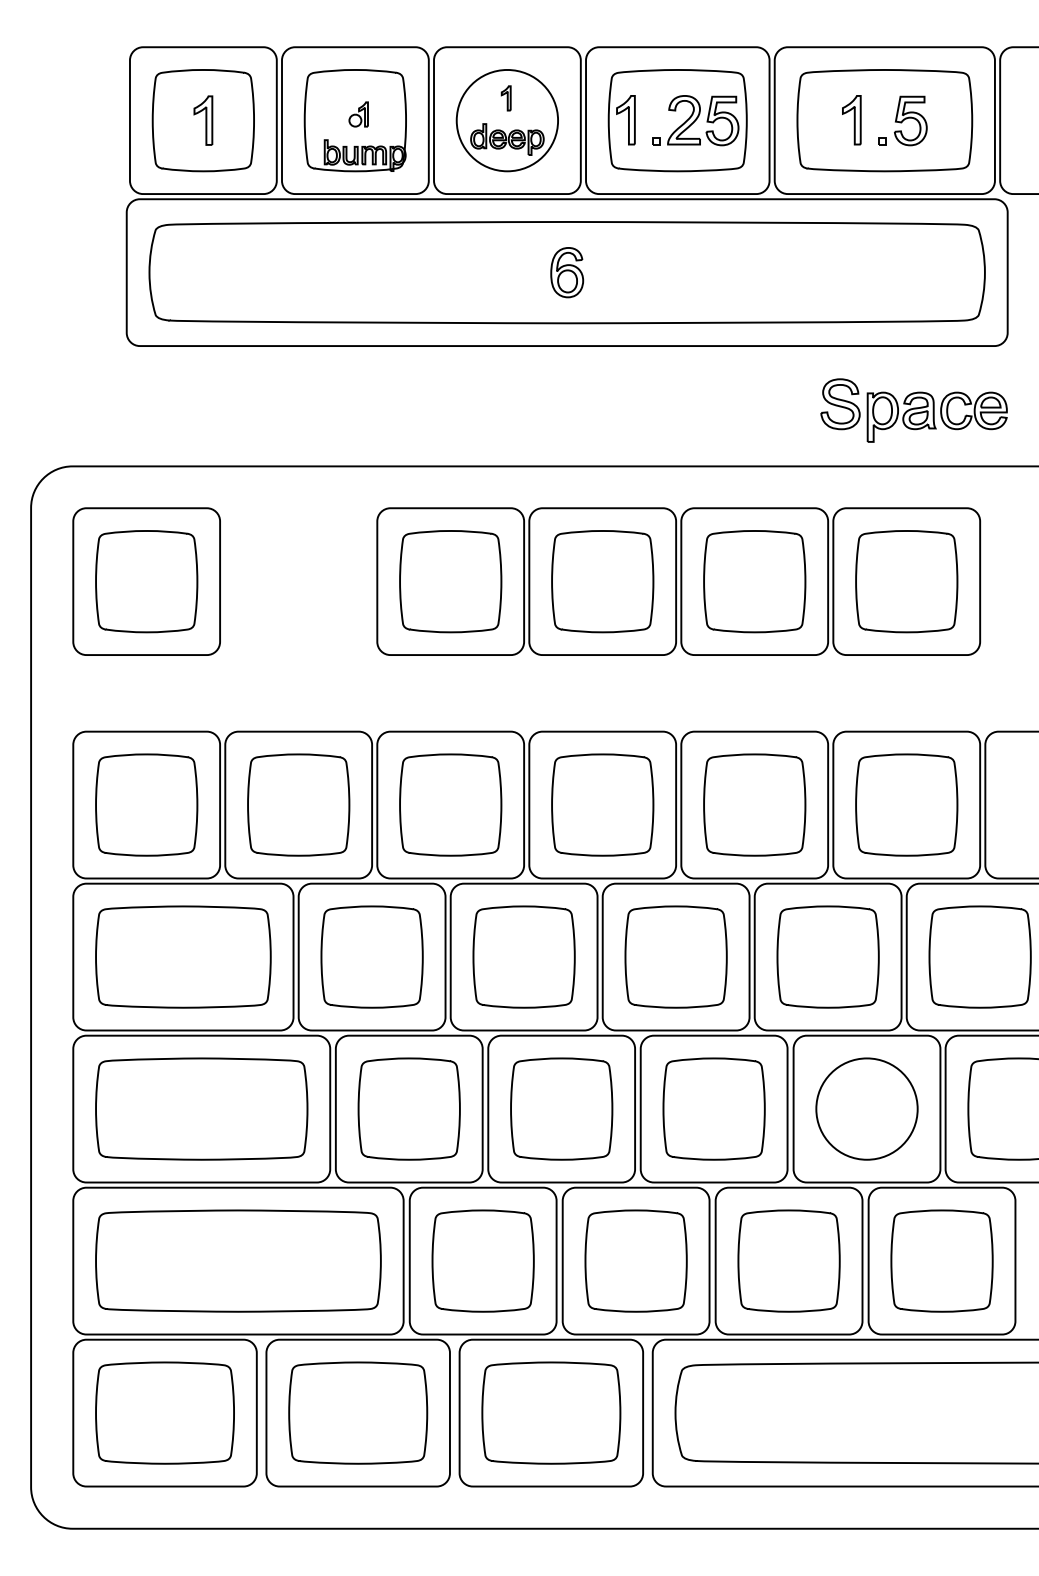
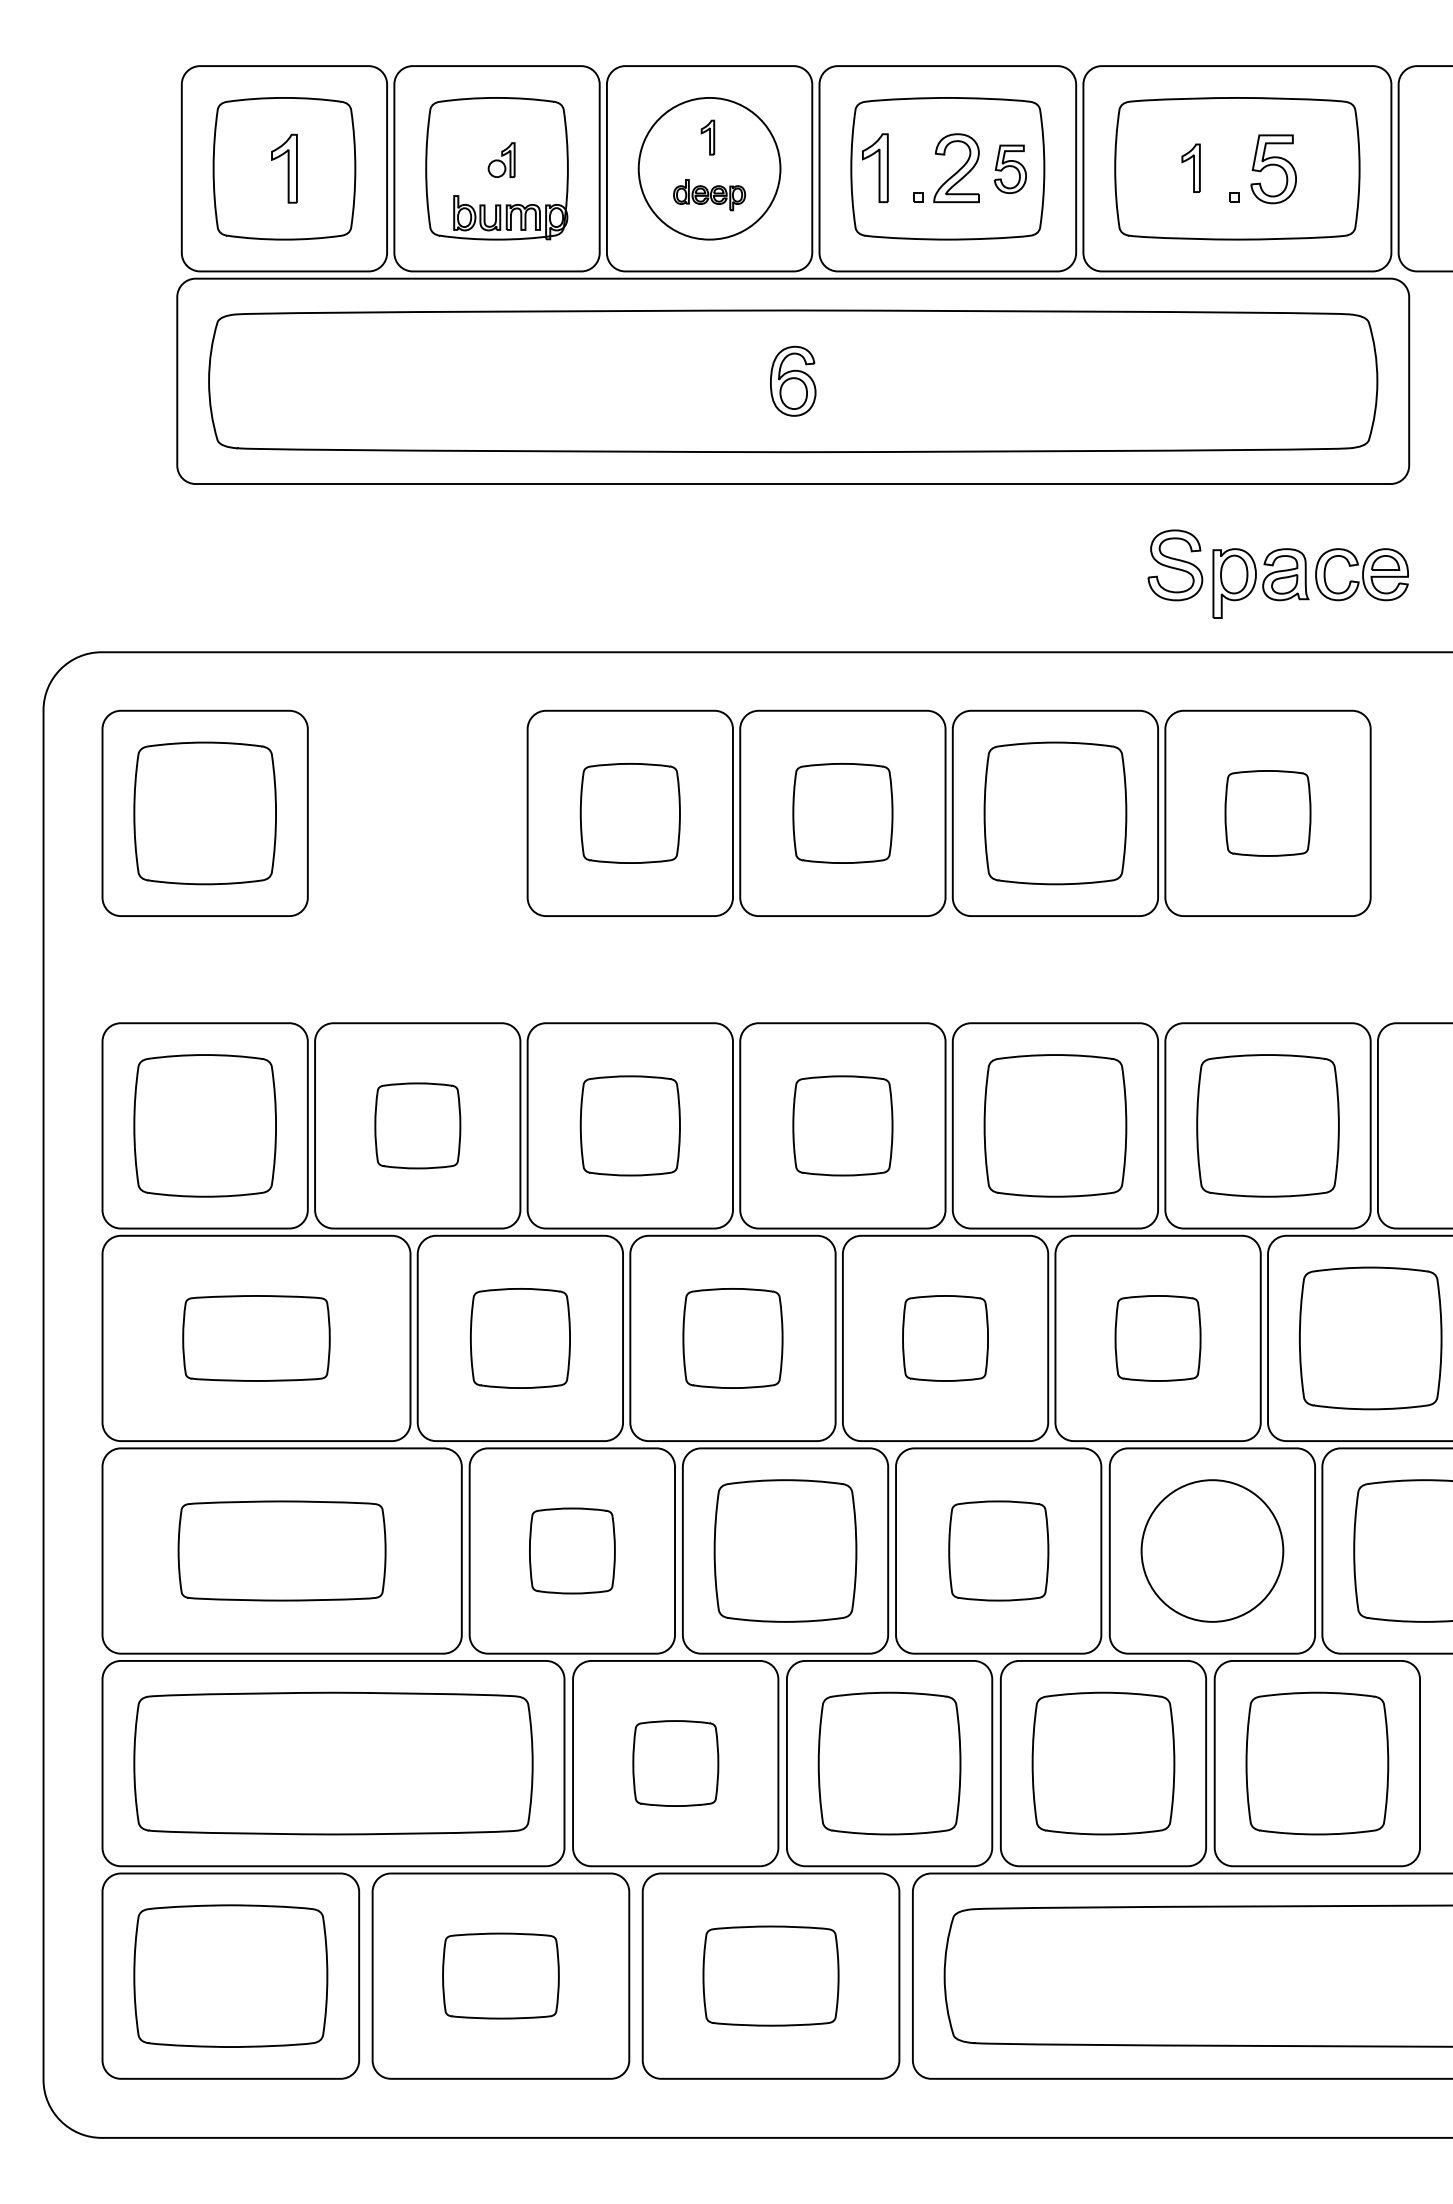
part: (851, 120) -> (1190, 168), size x0.7
part: (722, 121) -> (1010, 169), size x0.7
part: (507, 139) -> (709, 194), size x0.7
part: (450, 581) -> (630, 813), size x0.7
part: (602, 581) -> (842, 813), size x0.7
part: (906, 581) -> (1267, 813), size x0.6
part: (298, 804) -> (417, 1125), size x0.6
part: (450, 804) -> (630, 1125), size x0.7
part: (602, 804) -> (842, 1125), size x0.7
part: (183, 957) -> (256, 1338), size x0.6
part: (372, 957) -> (520, 1338), size x0.7
part: (523, 957) -> (732, 1338), size x0.7
part: (676, 957) -> (945, 1338), size x0.6
part: (827, 957) -> (1157, 1338), size x0.6
part: (201, 1108) -> (281, 1550), size x0.7
part: (409, 1108) -> (572, 1550), size x0.6
part: (714, 1108) -> (998, 1550), size x0.7
part: (483, 1261) -> (675, 1763), size x0.6
part: (357, 1412) -> (500, 1975), size x0.6
part: (550, 1412) -> (770, 1975), size x0.7

